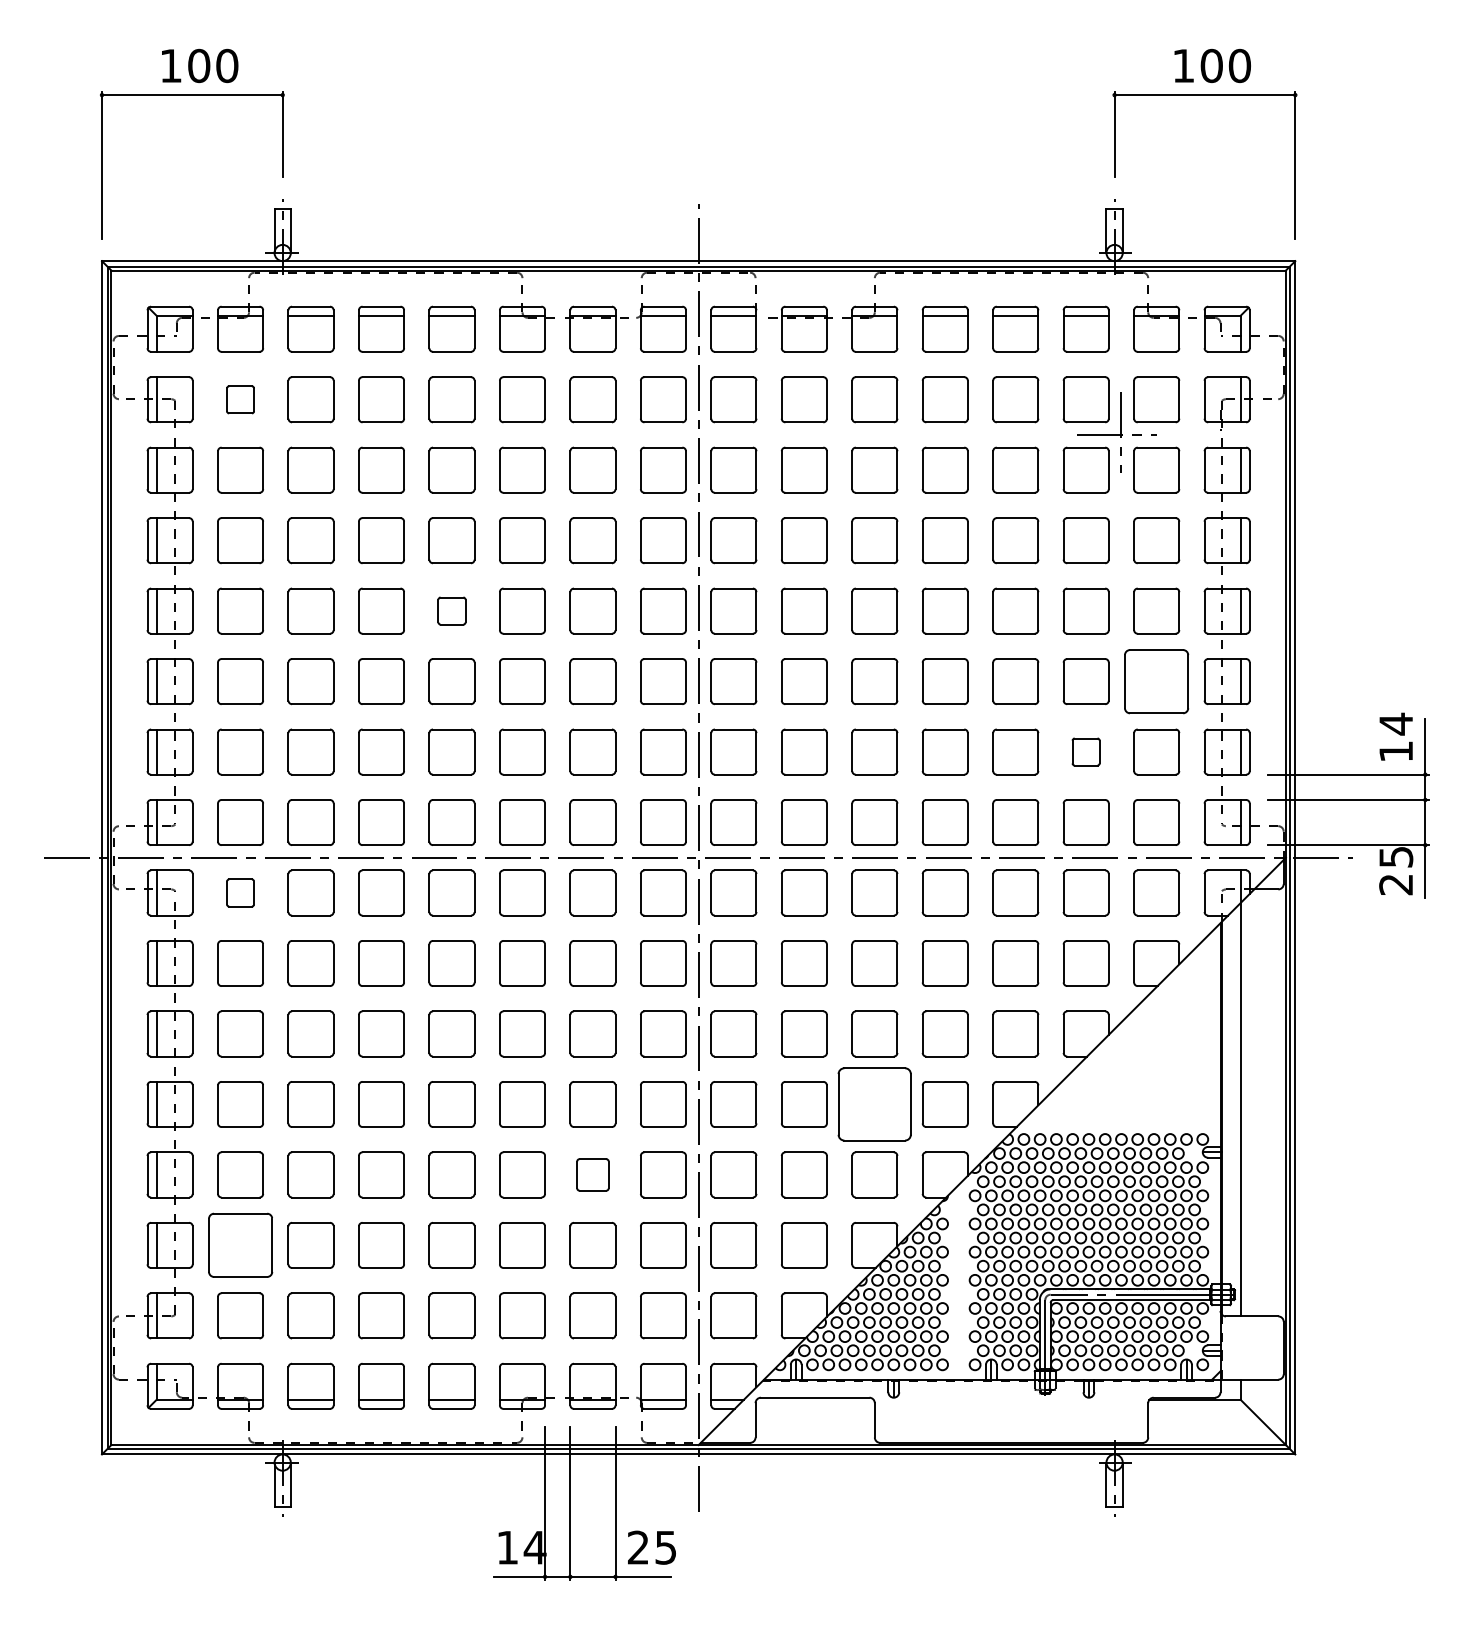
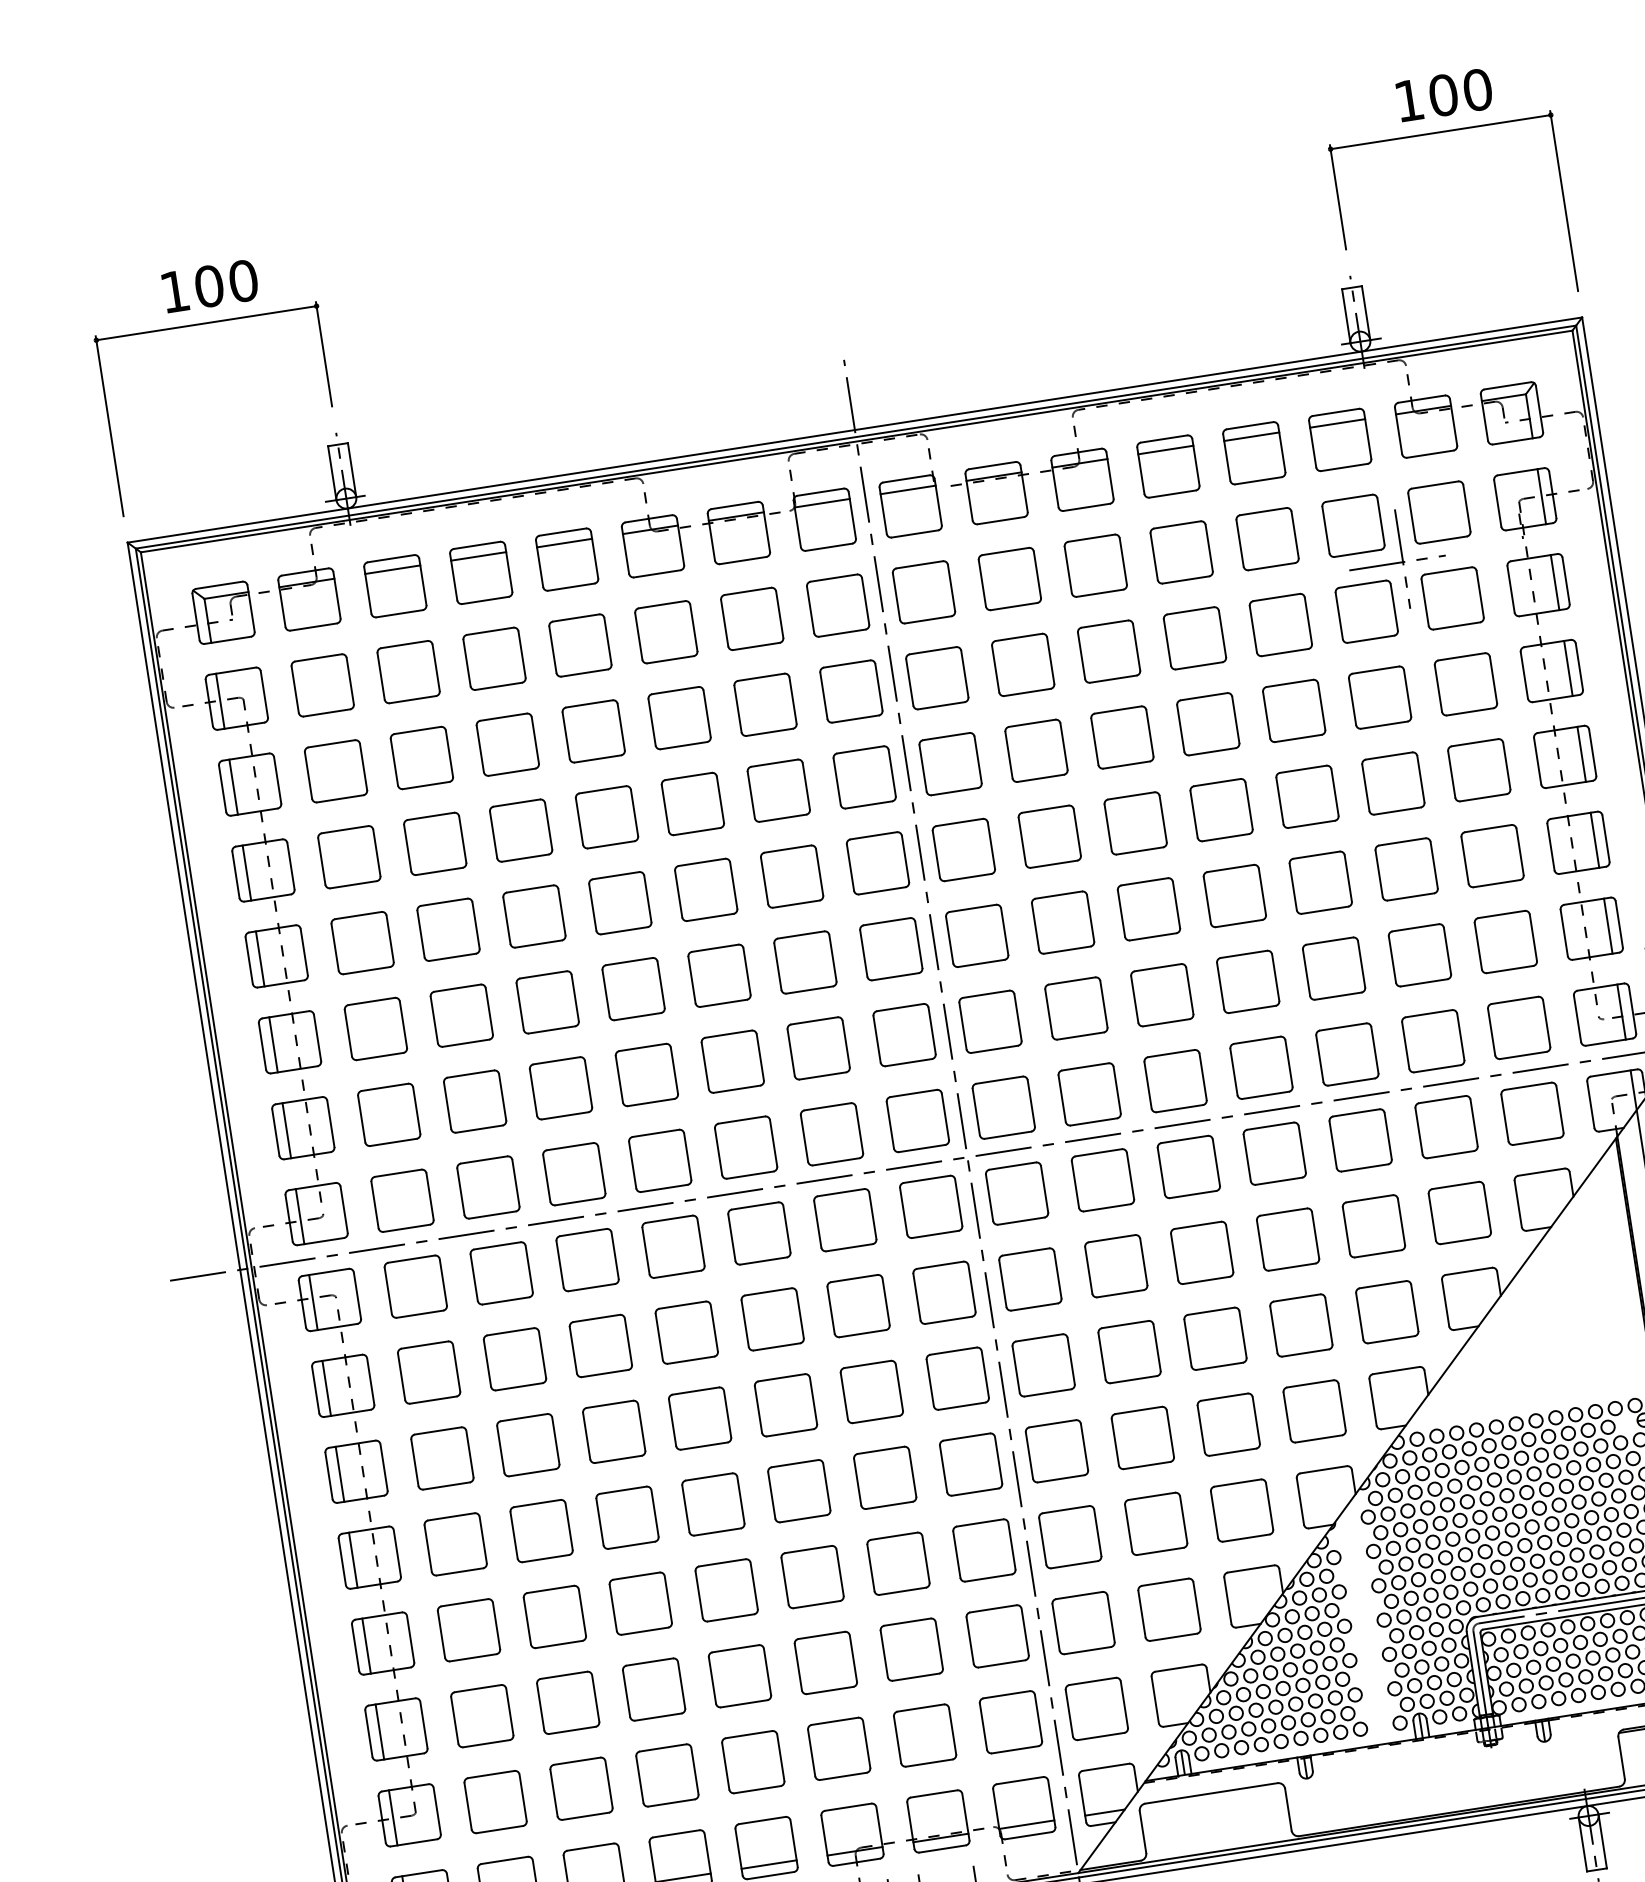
part: (240, 399) -> (322, 685), size x1.67
part: (451, 610) -> (619, 902), size x1.67
part: (1156, 681) -> (1492, 856), size x0.71
part: (1085, 751) -> (1418, 954), size x1.67
part: (240, 892) -> (415, 1286), size x1.67
part: (874, 1104) -> (1228, 1424), size x0.62
part: (592, 1174) -> (897, 1563), size x1.43
part: (240, 1245) -> (482, 1716), size x0.71

